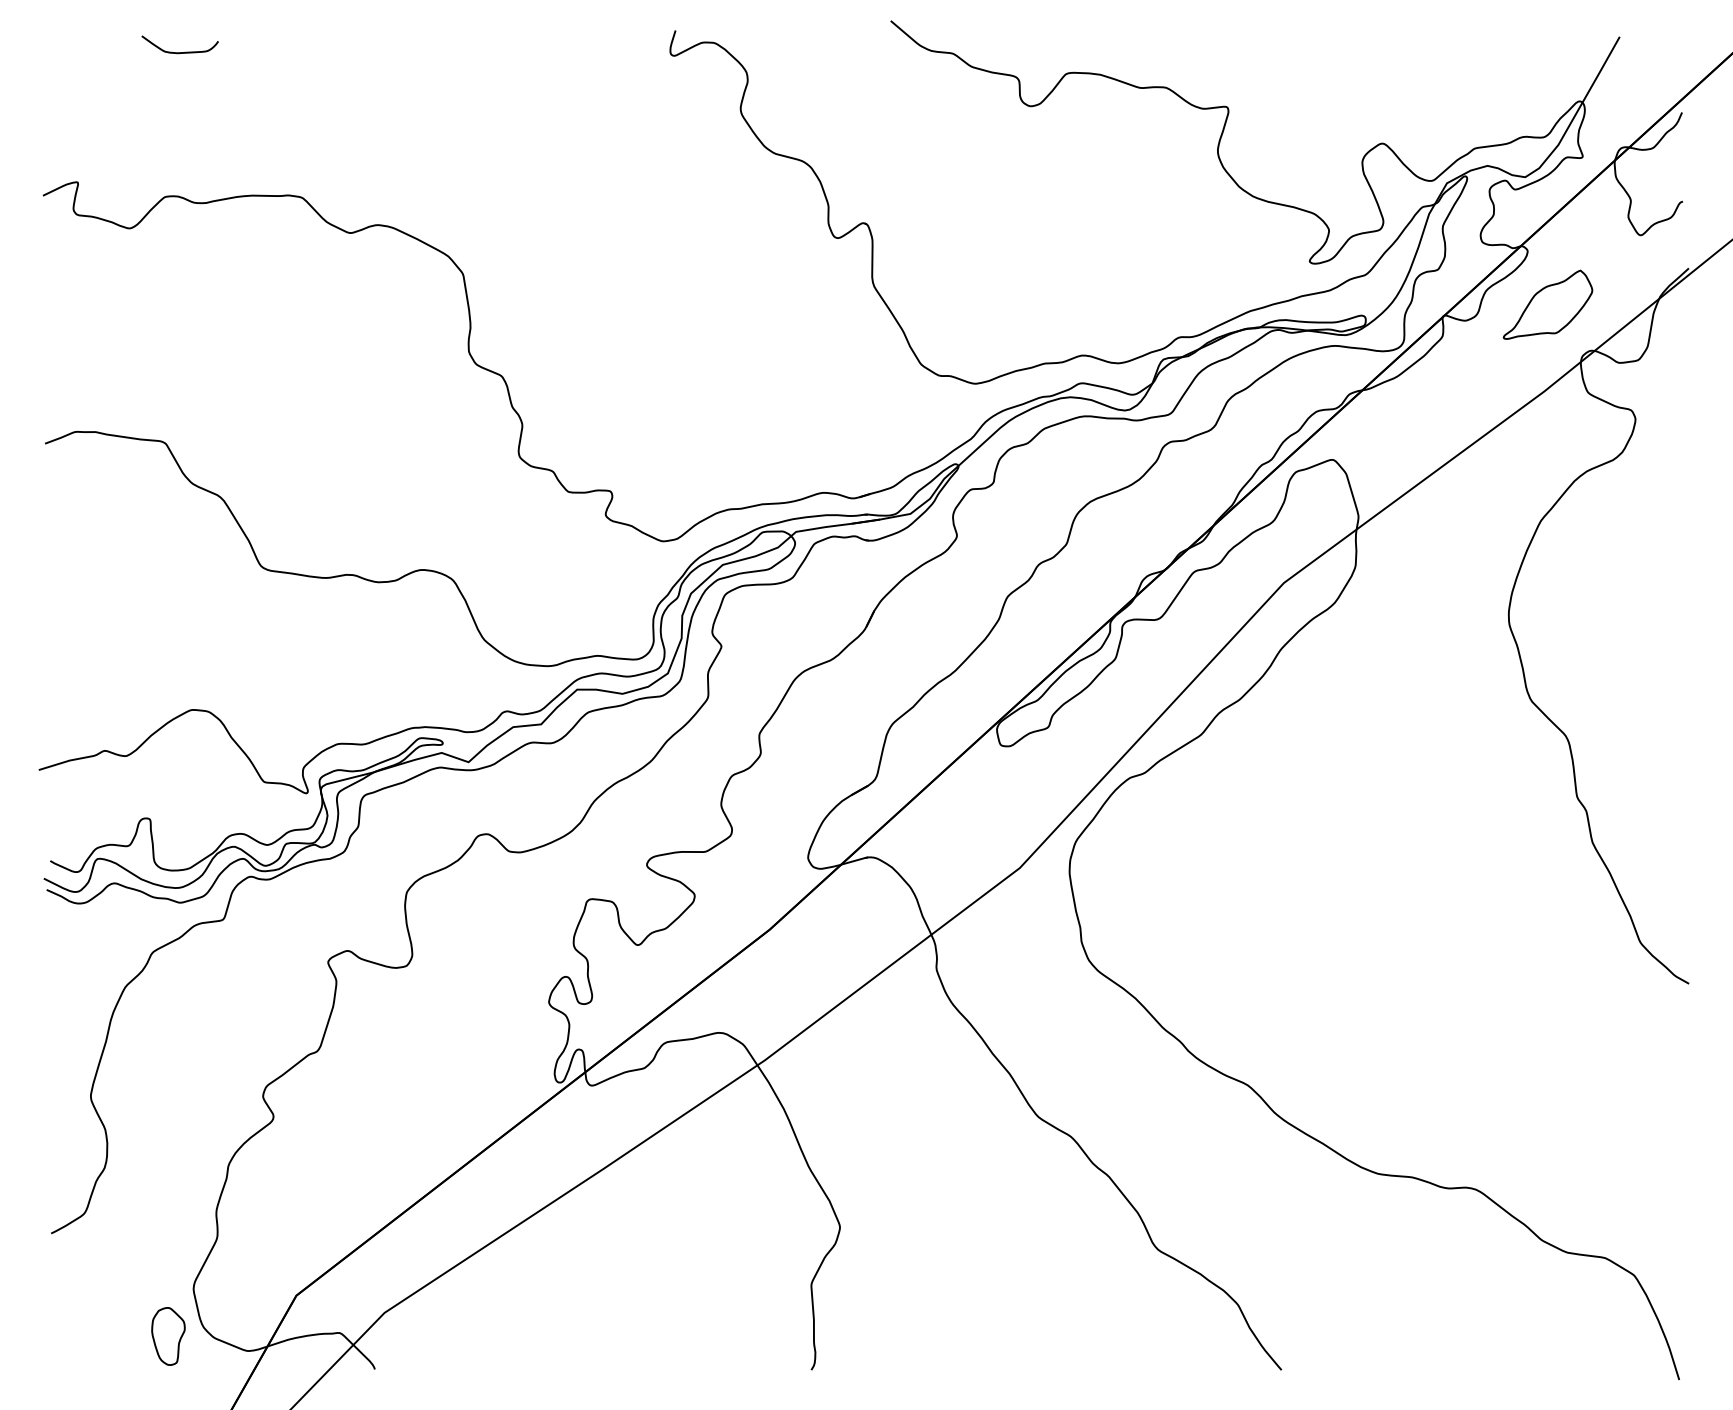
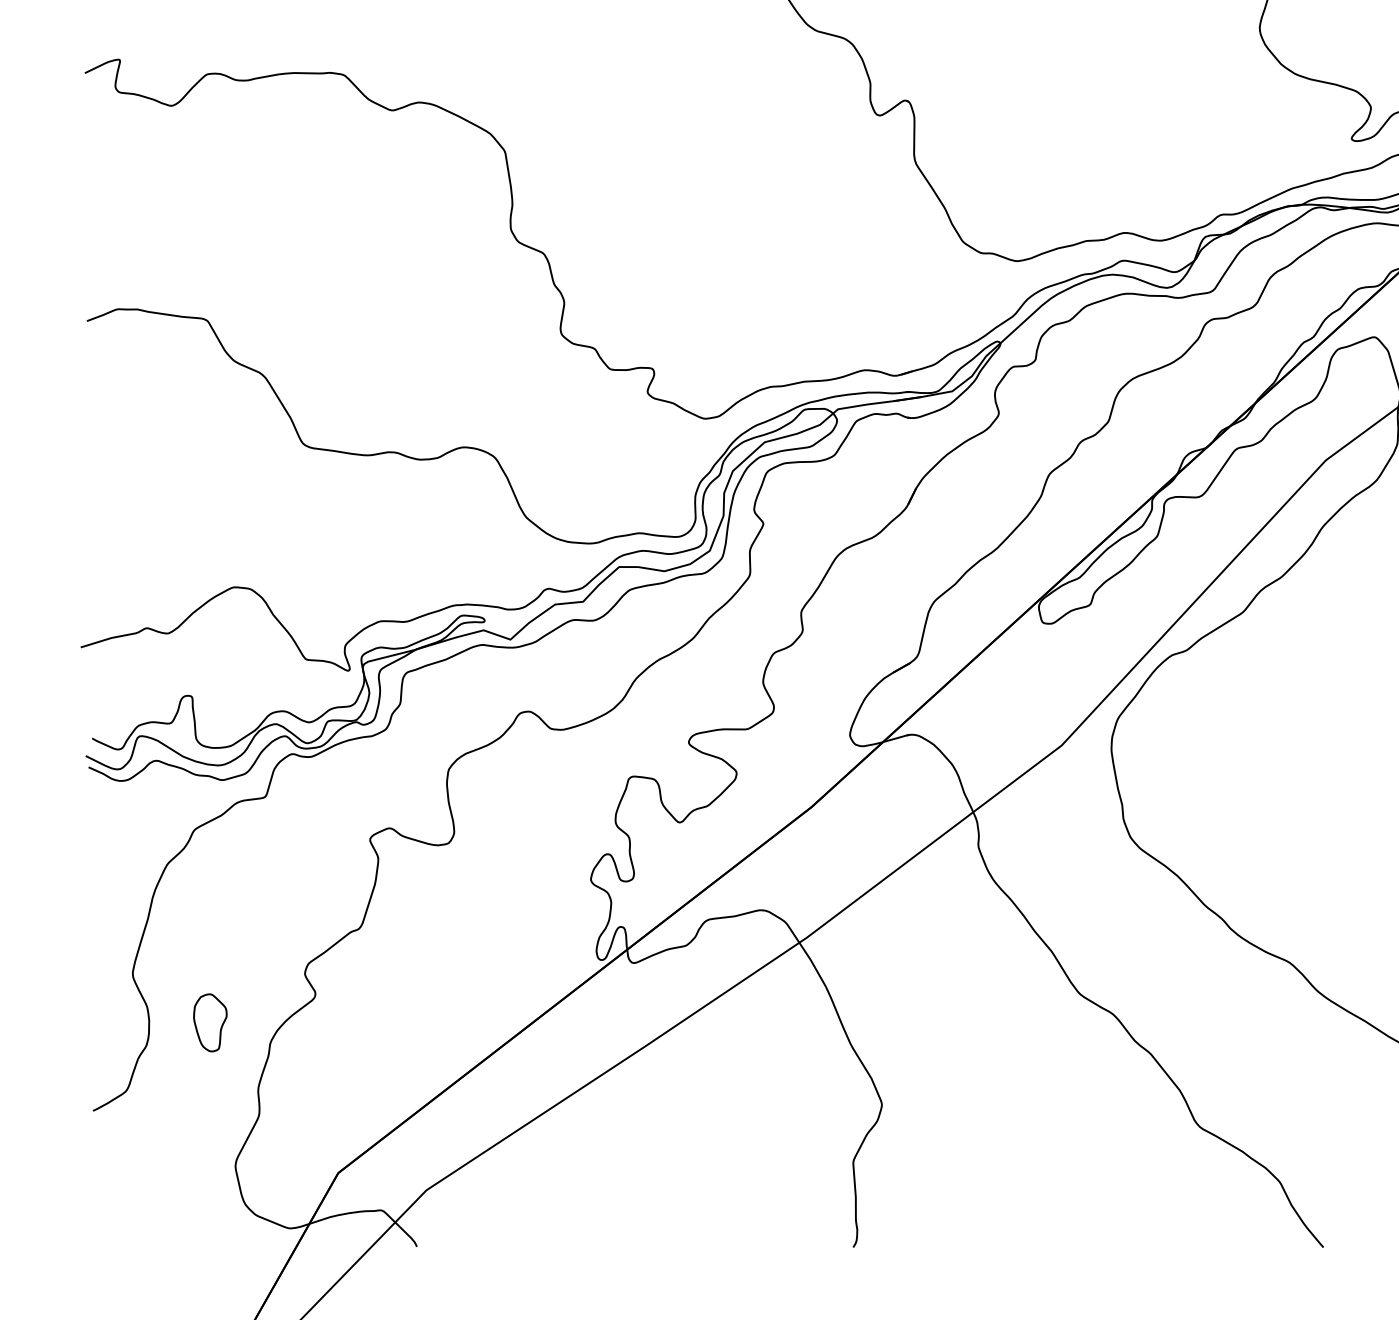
part: (168, 1336) -> (210, 1022), moved

